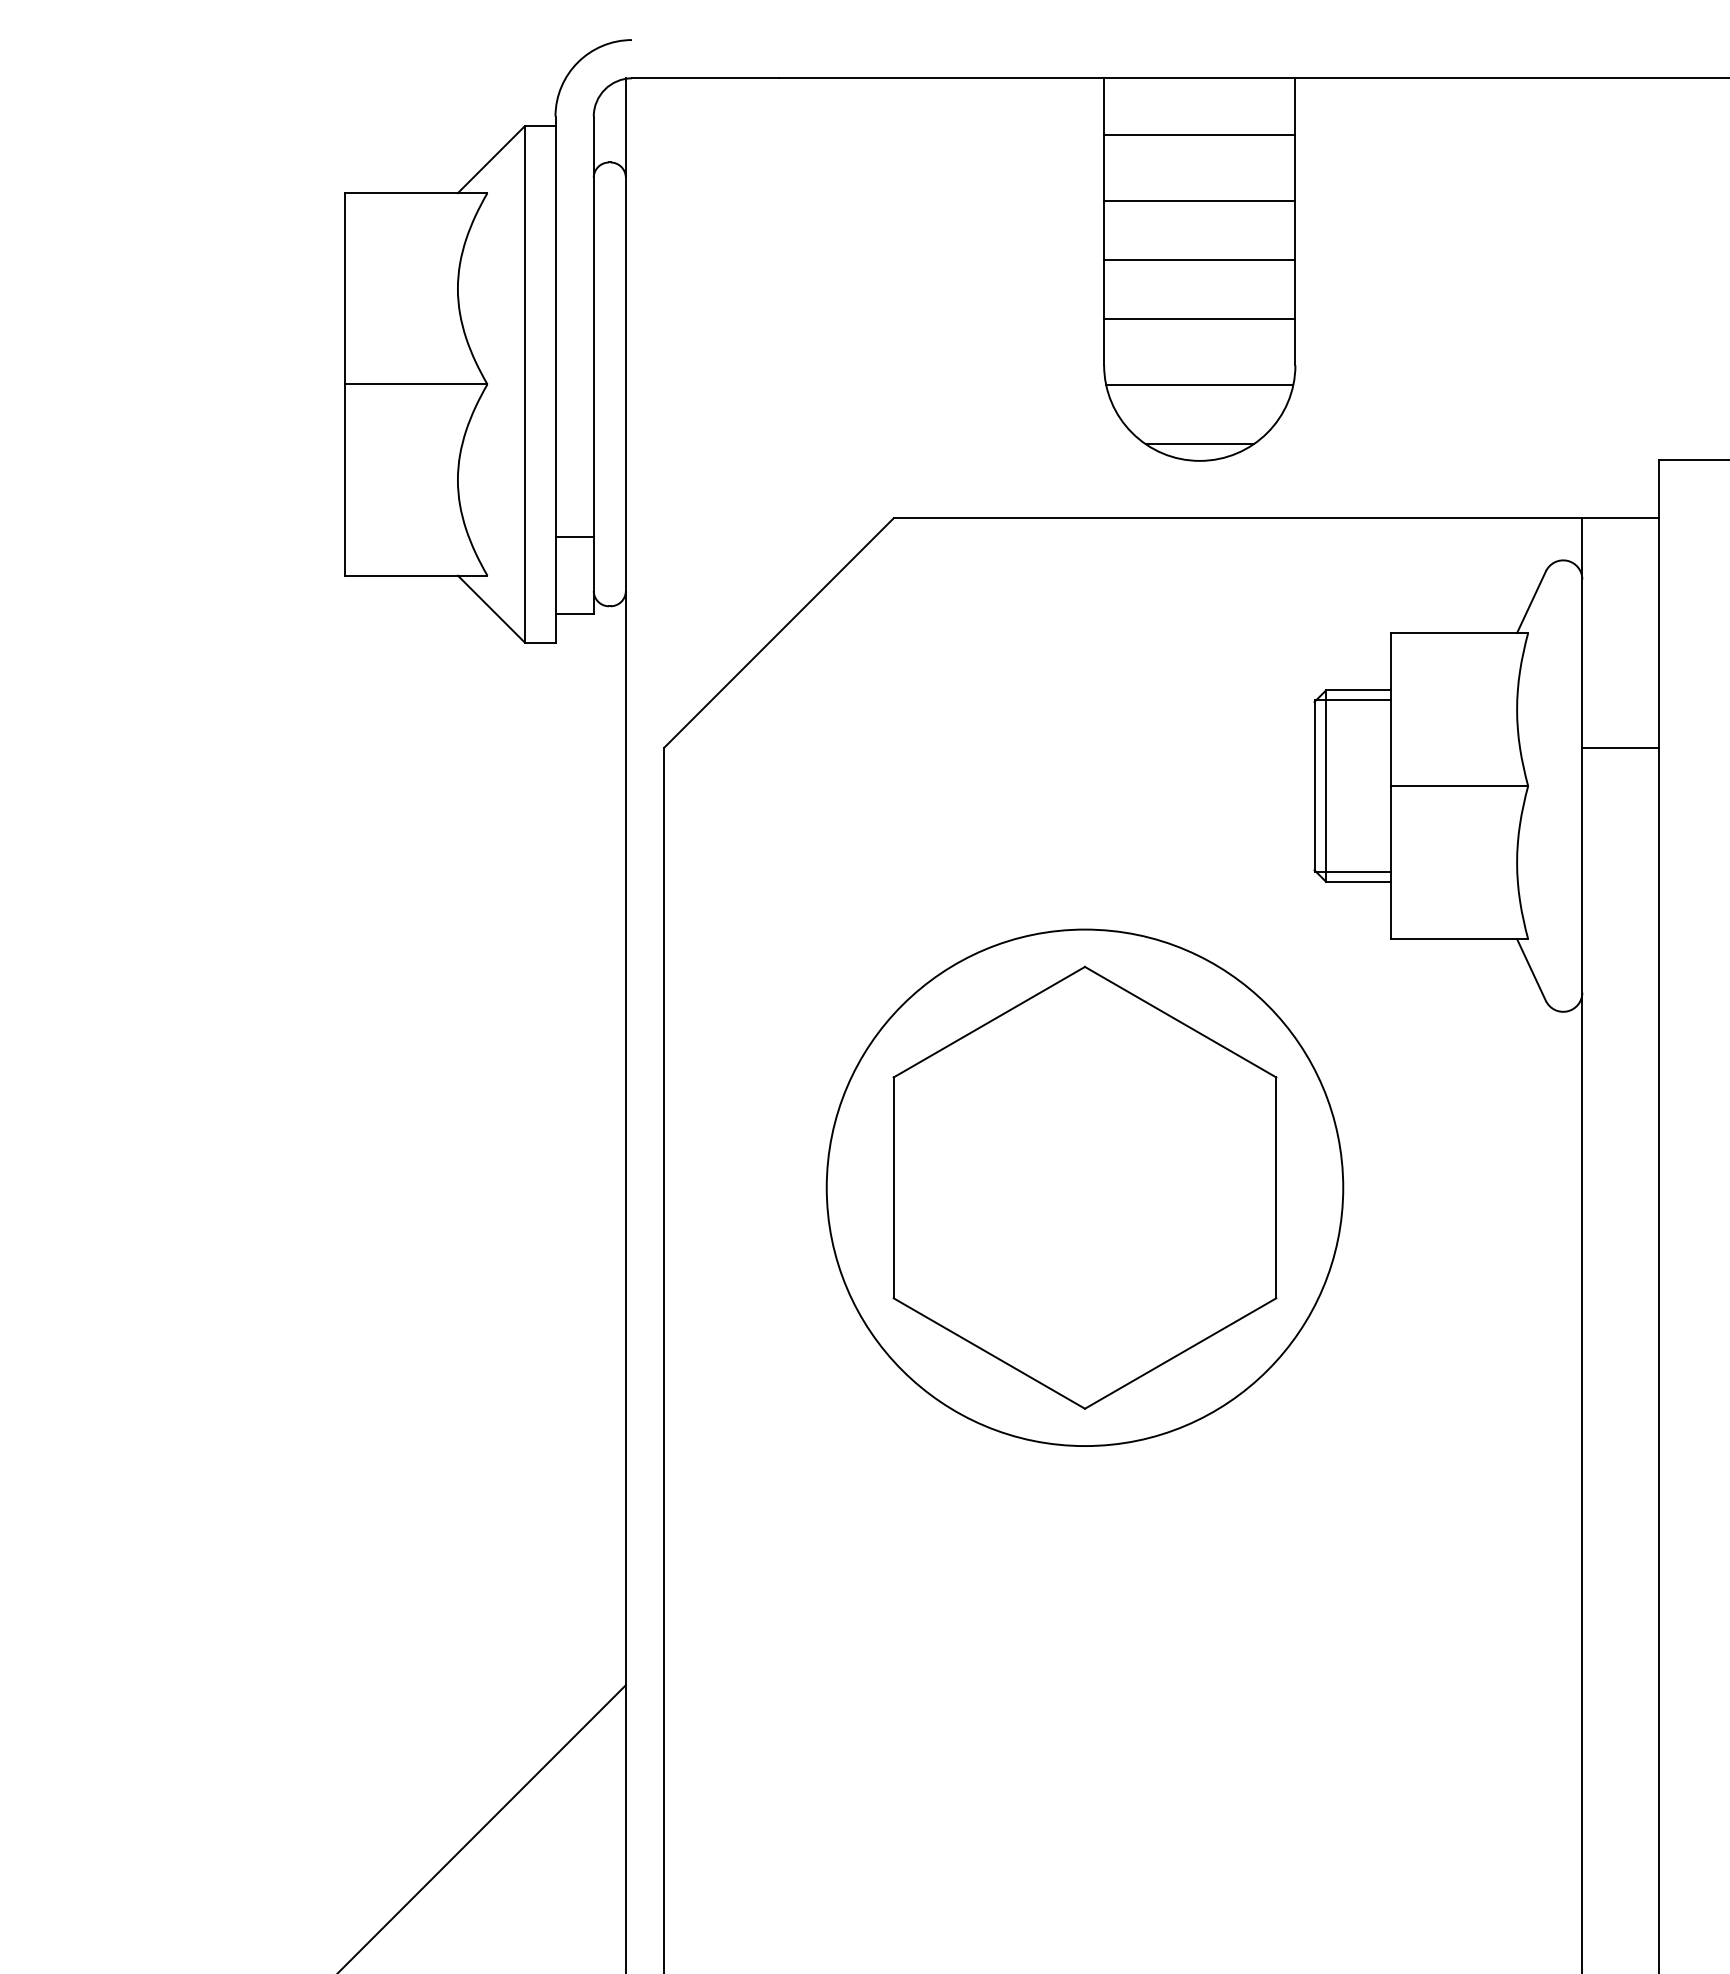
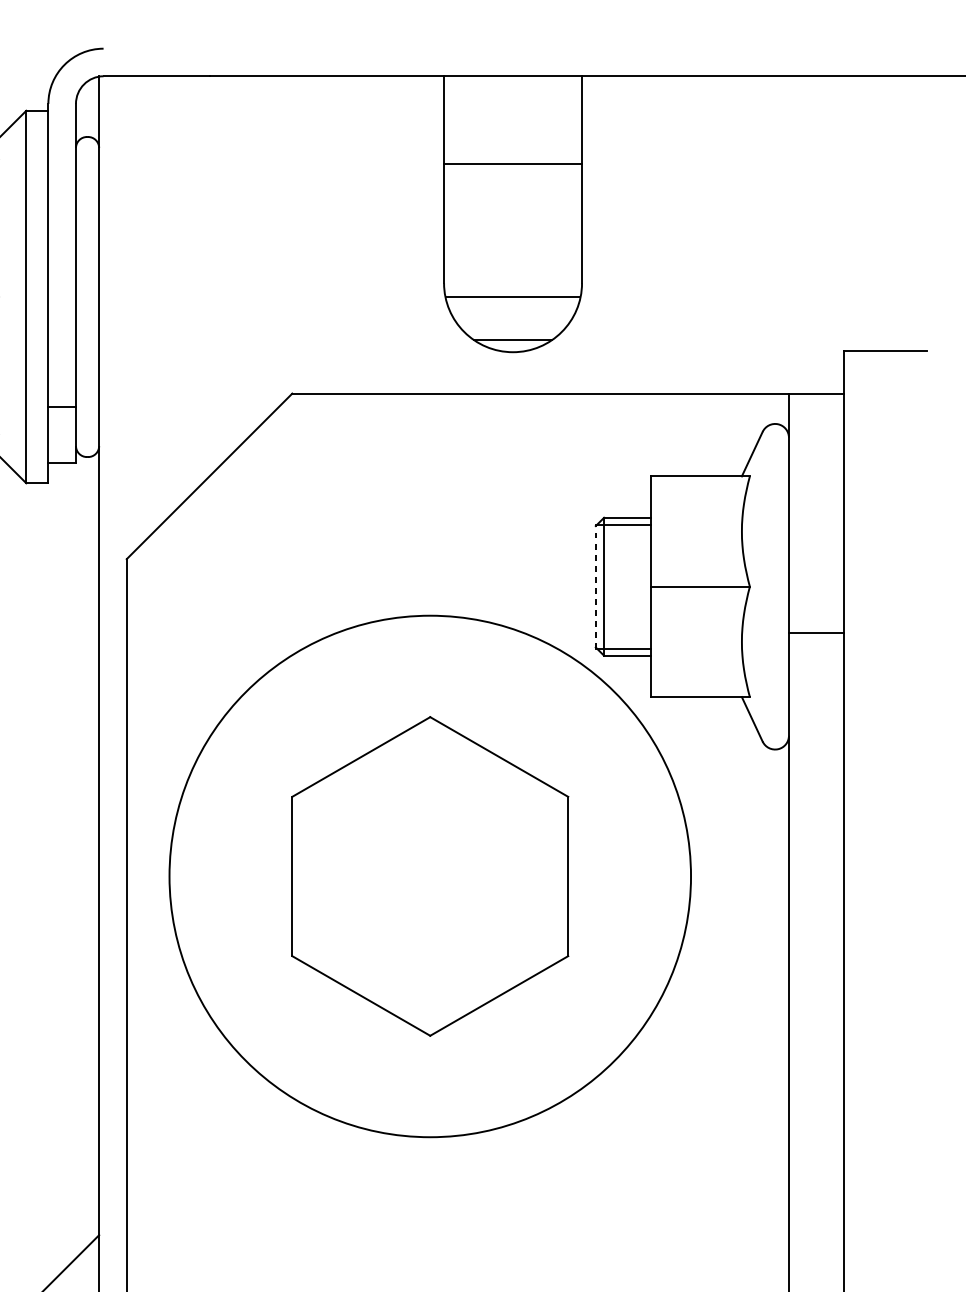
line: (1199, 134) -> (512, 116), removed
line: (1199, 259) -> (512, 206), removed
line: (1199, 319) -> (512, 250), removed
line: (1620, 747) -> (816, 632), moved
line: (1314, 785) -> (595, 586), solid -> dashed
circle: (1084, 1187) -> (429, 876), size x1.4

